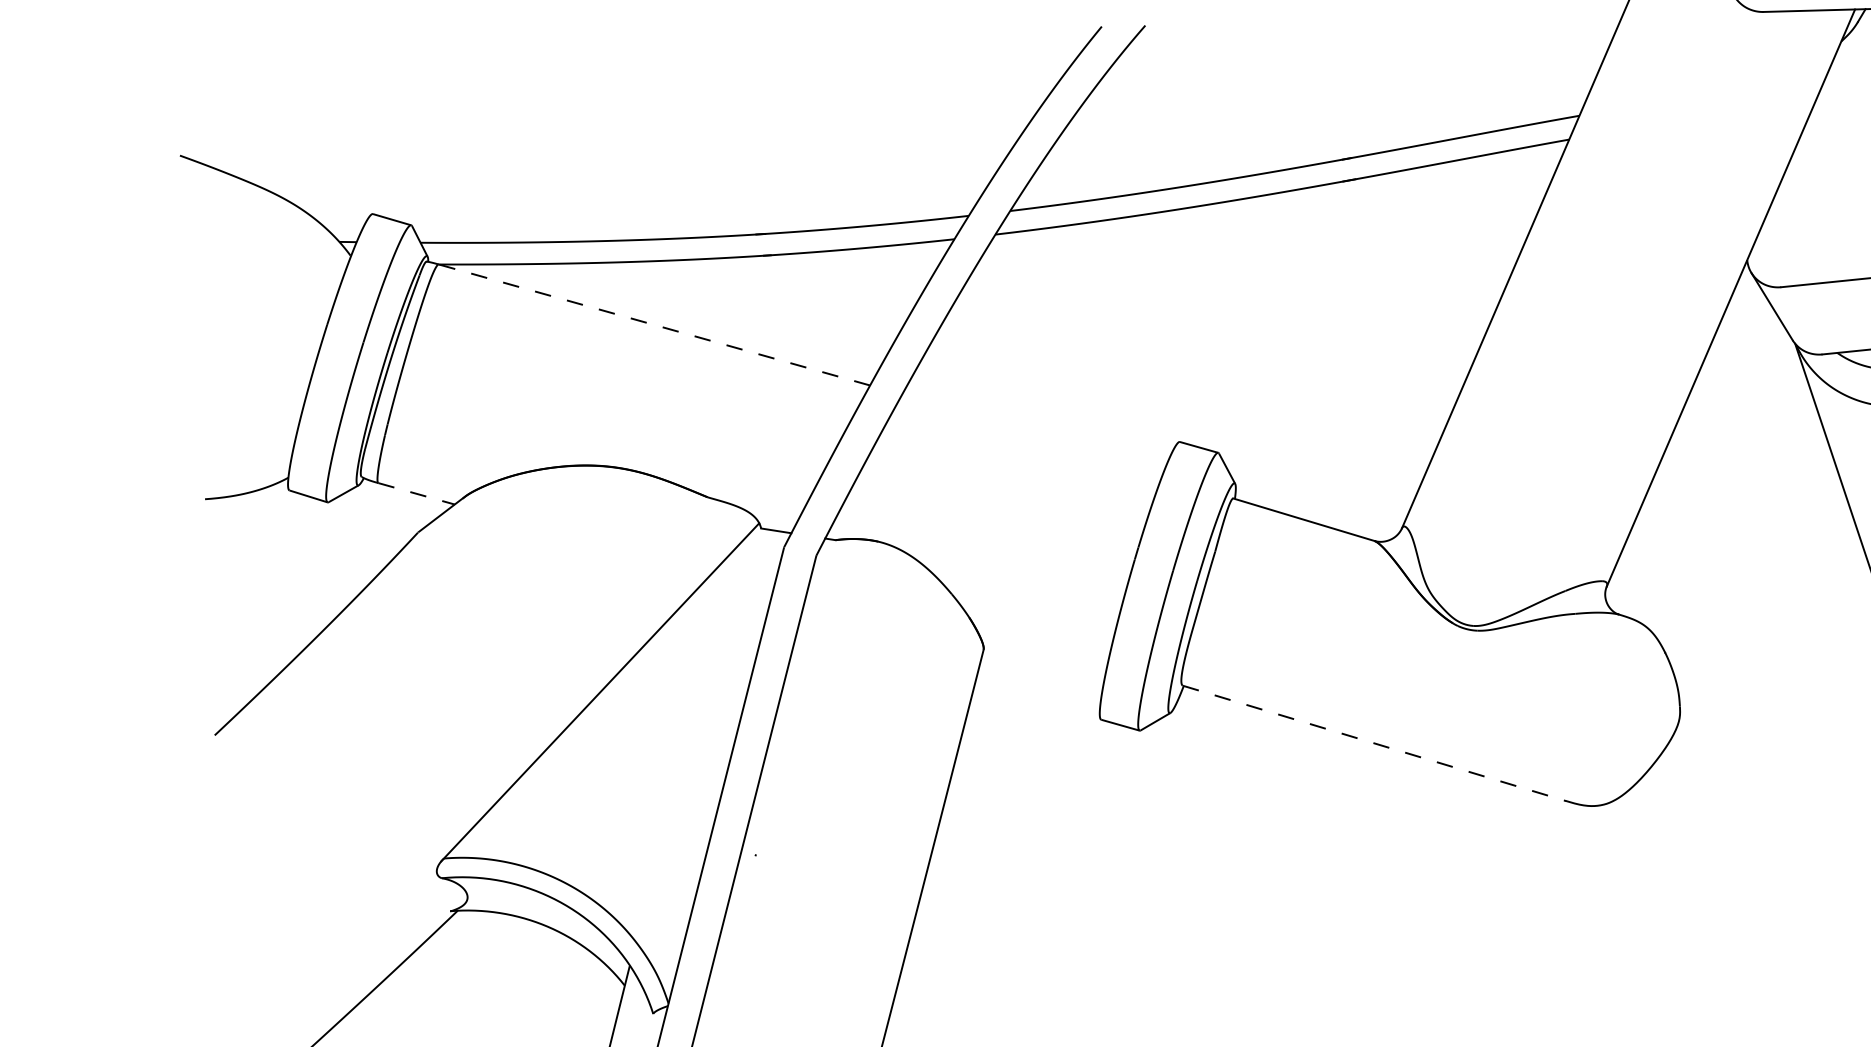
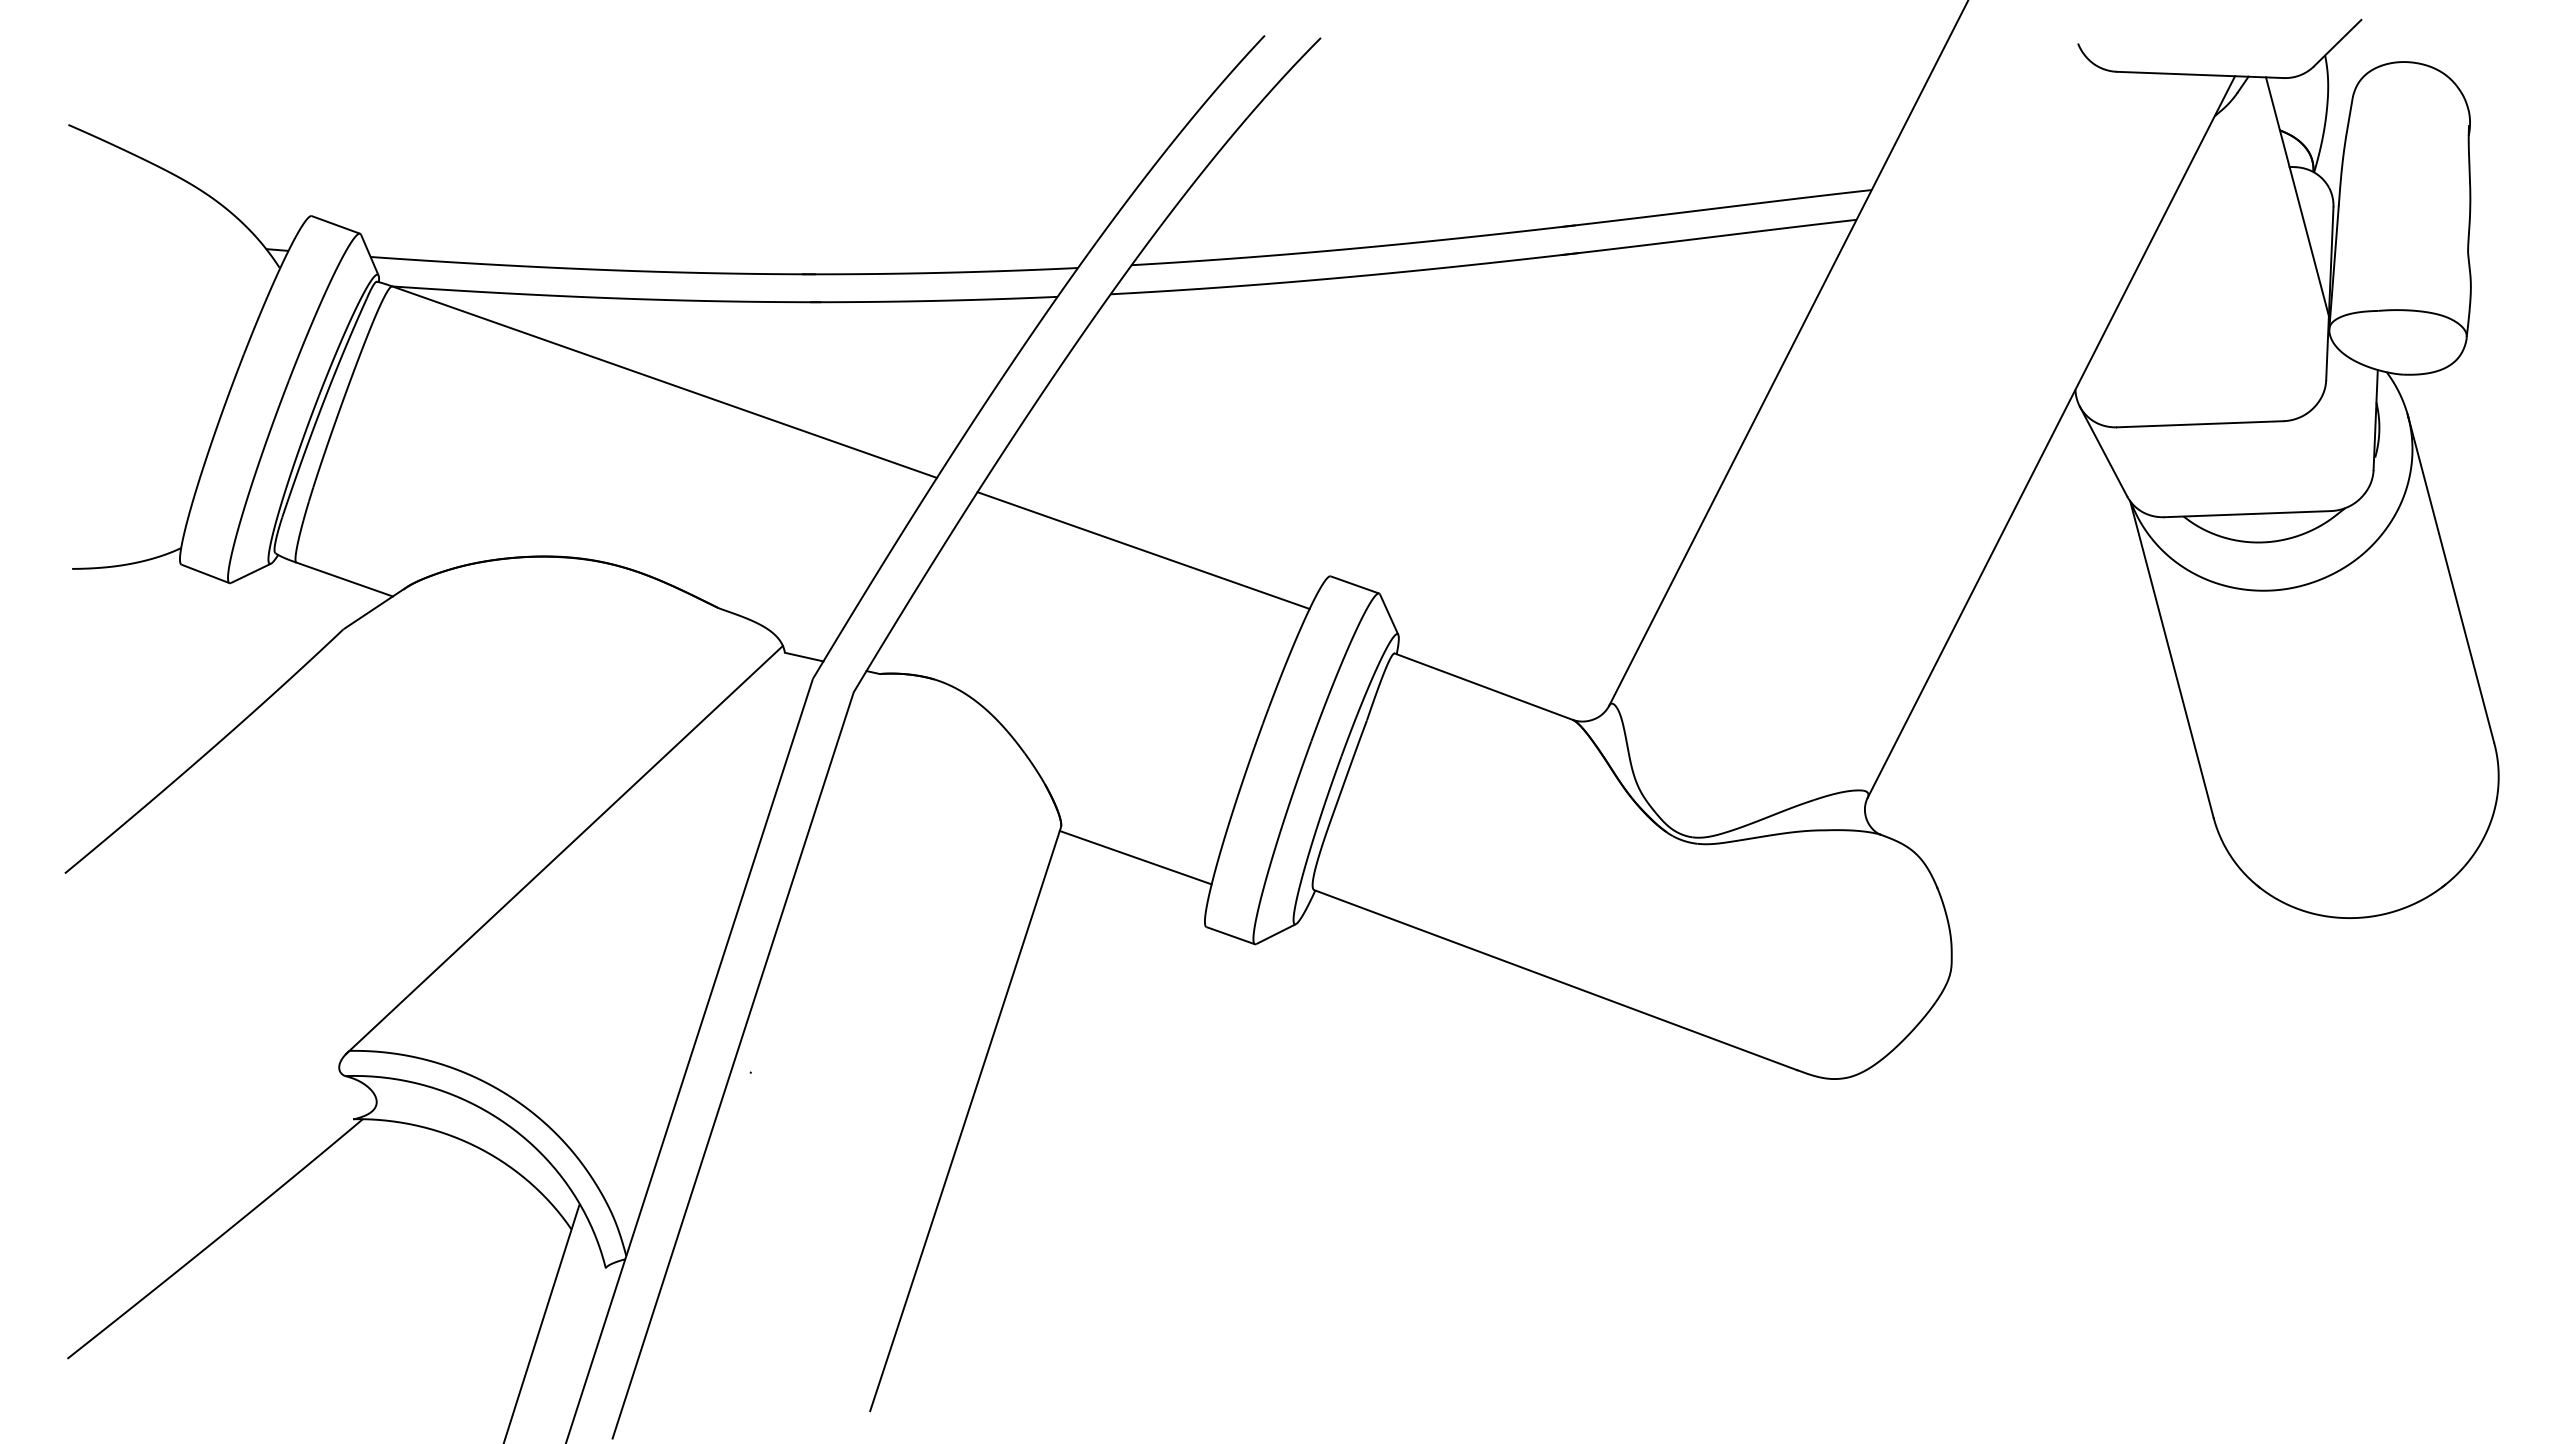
line: (654, 325) -> (664, 382), dashed -> solid
line: (1033, 431) -> (1143, 550), added
line: (417, 493) -> (345, 579), dashed -> solid
line: (1042, 669) -> (1135, 857), added
line: (1374, 743) -> (1555, 980), dashed -> solid

